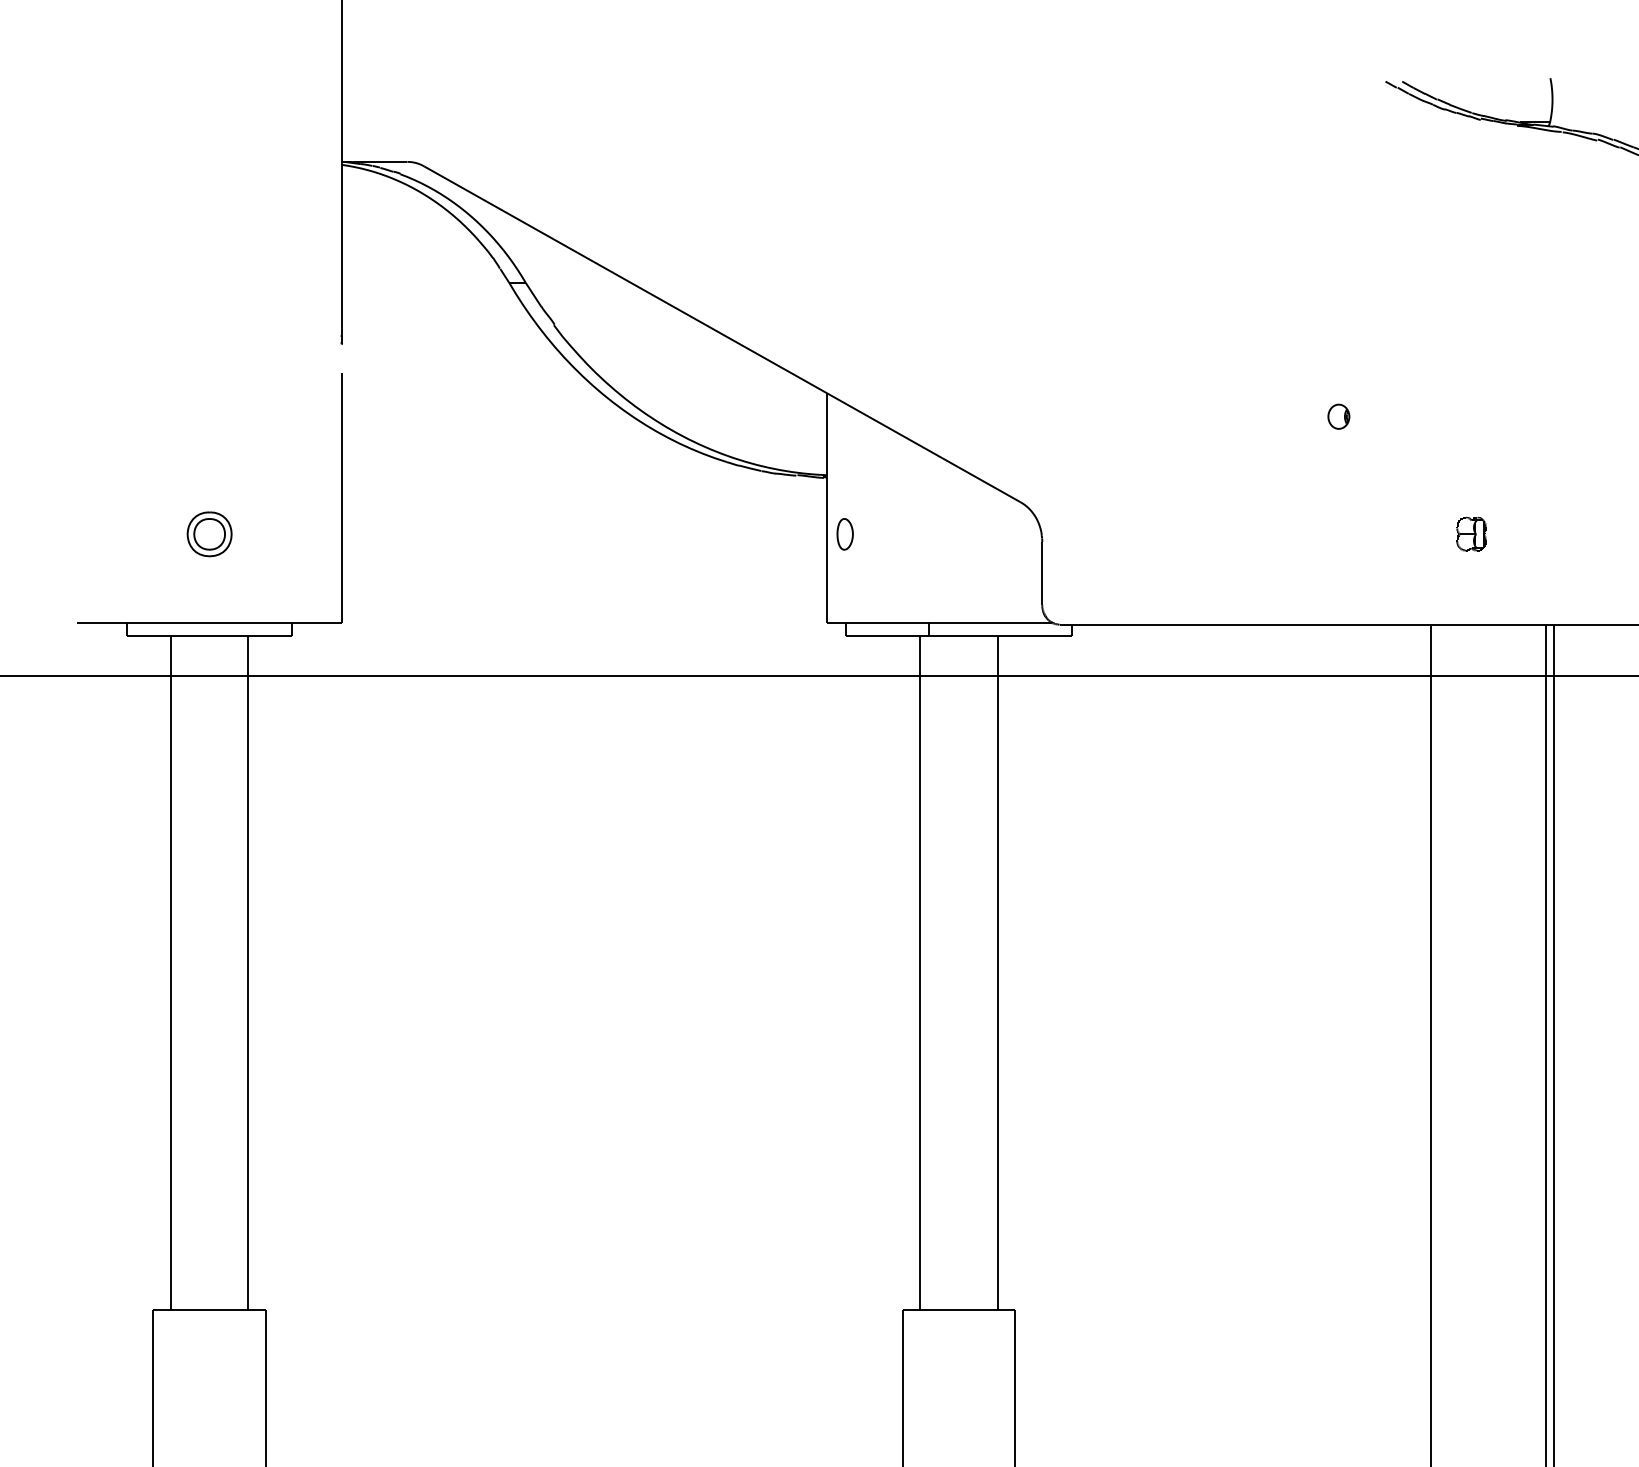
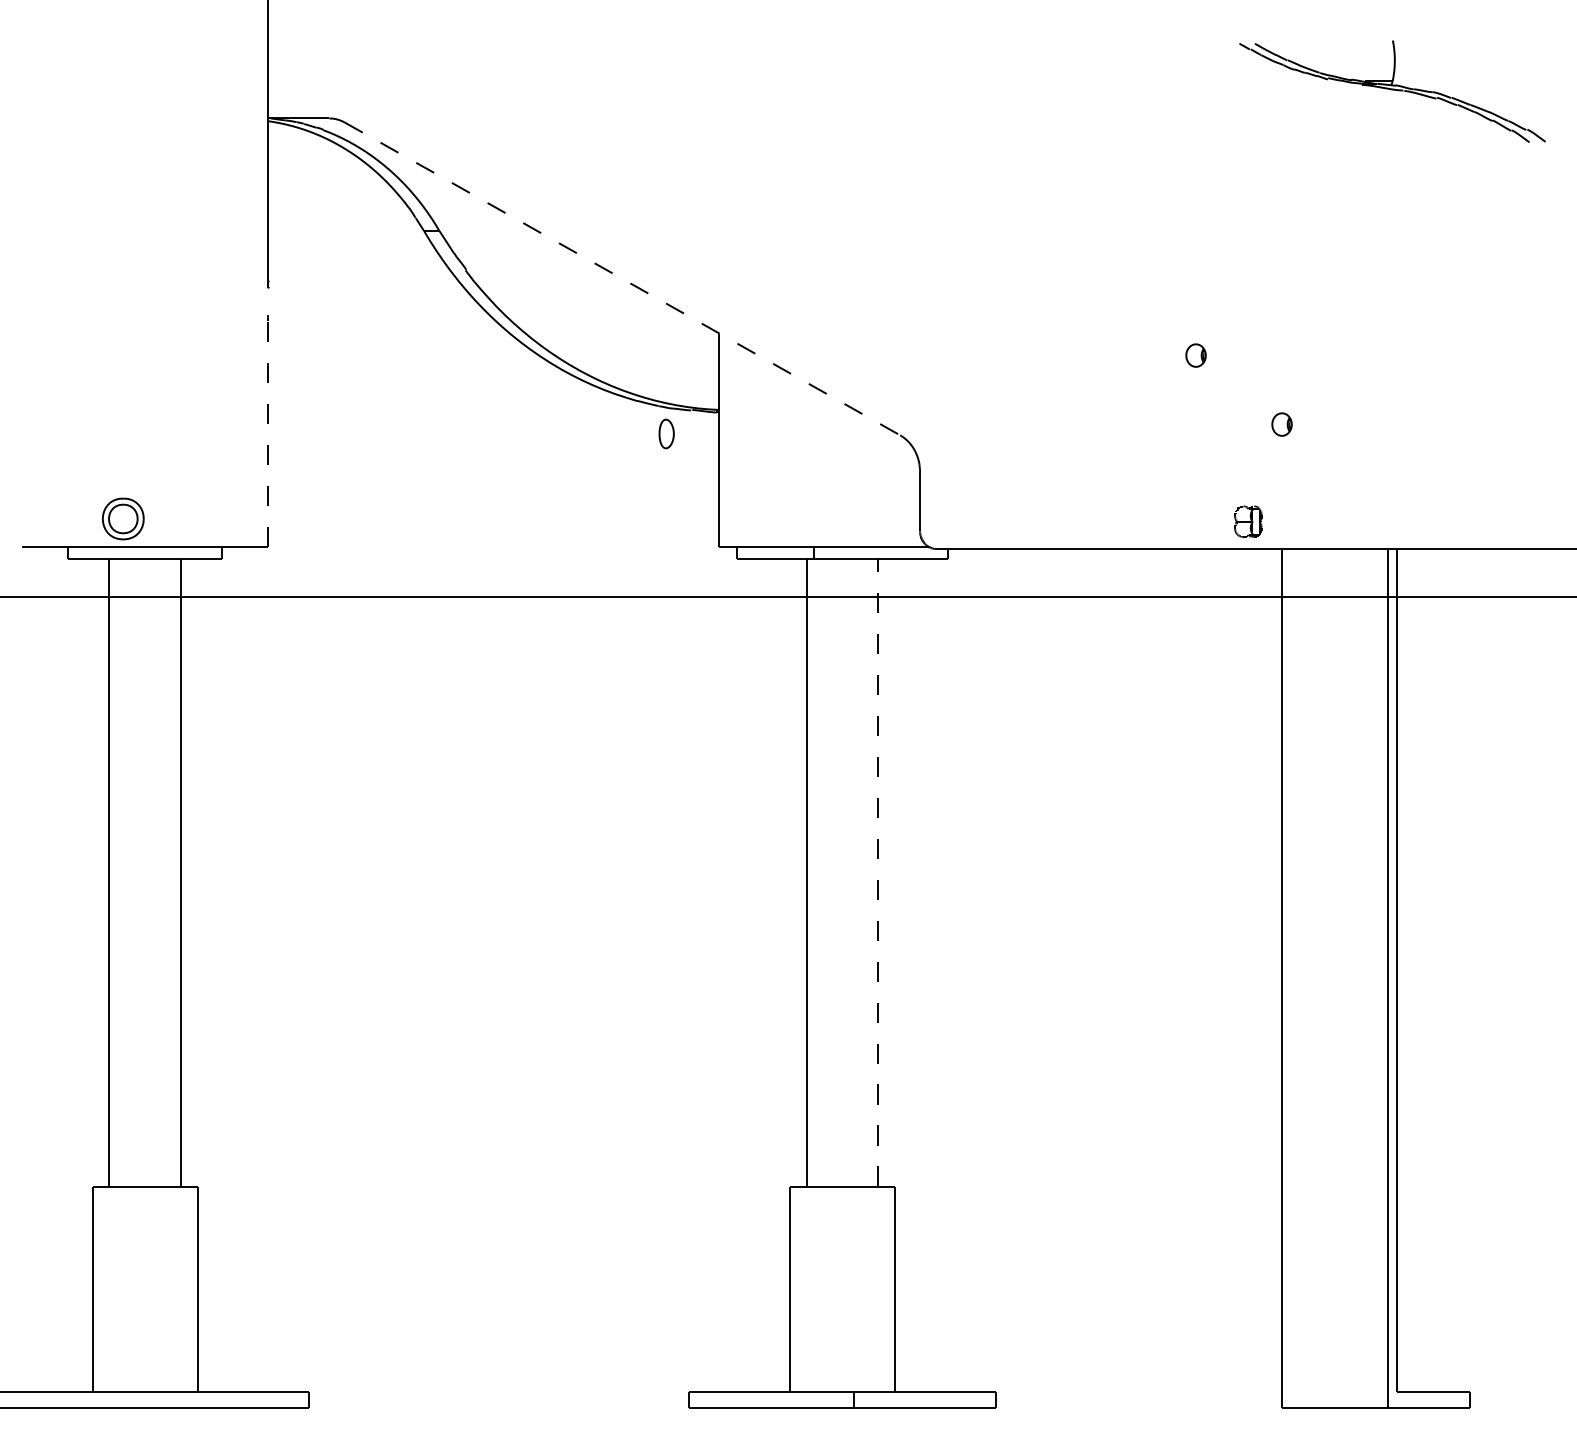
line: (722, 333) -> (622, 278), solid -> dashed
part: (1430, 490) -> (1281, 424), added
line: (342, 501) -> (268, 434), solid -> dashed
part: (209, 533) -> (123, 518), moved
part: (845, 533) -> (666, 433), moved
part: (1471, 533) -> (1248, 521), moved
line: (997, 973) -> (878, 873), solid -> dashed

